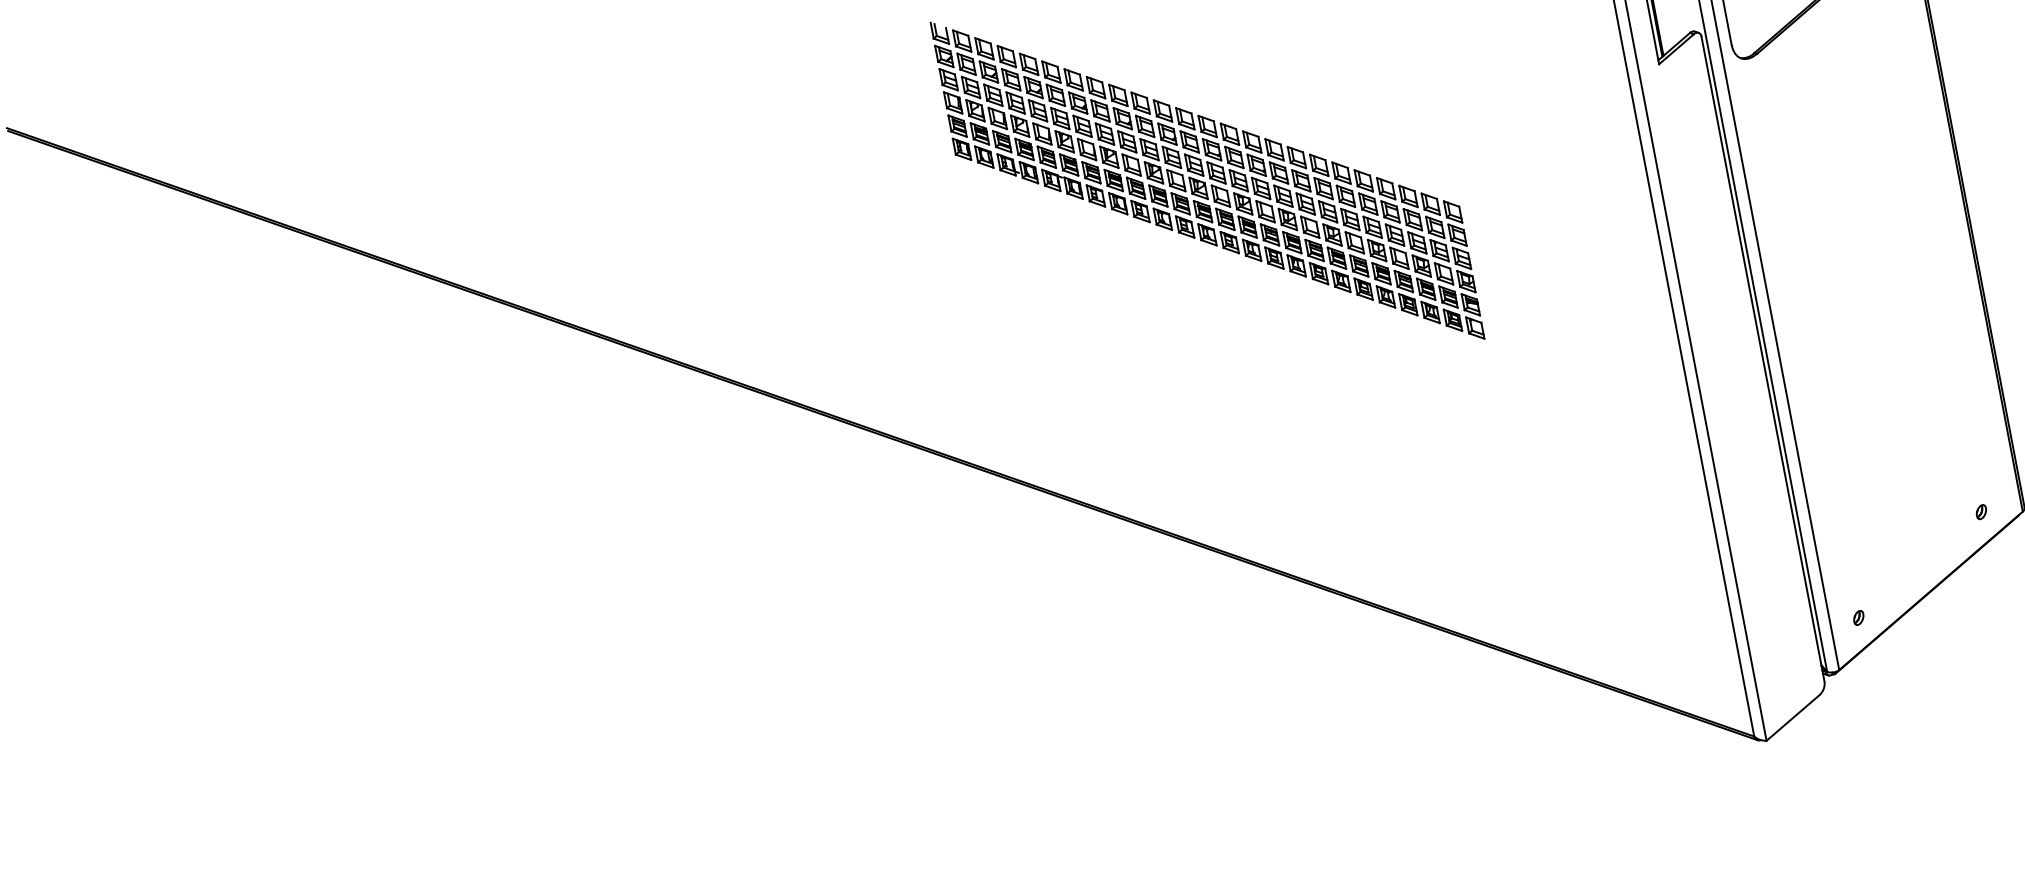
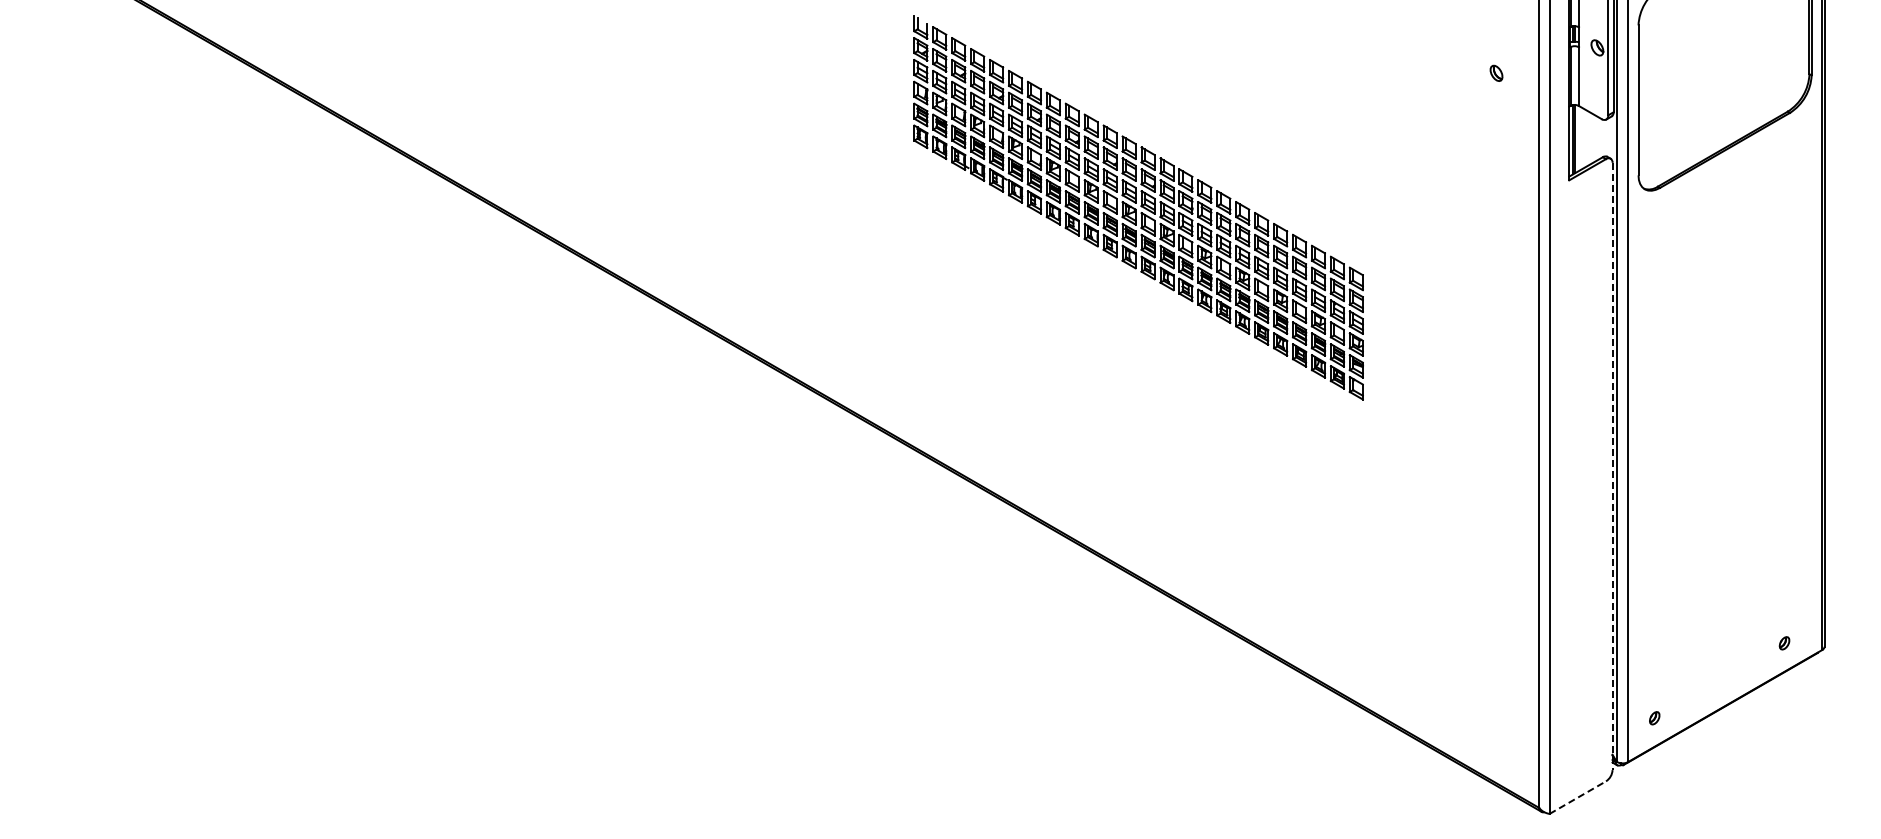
line: (1762, 359) -> (1612, 466), solid -> dashed
line: (1792, 717) -> (1577, 797), solid -> dashed

